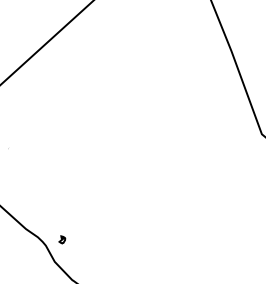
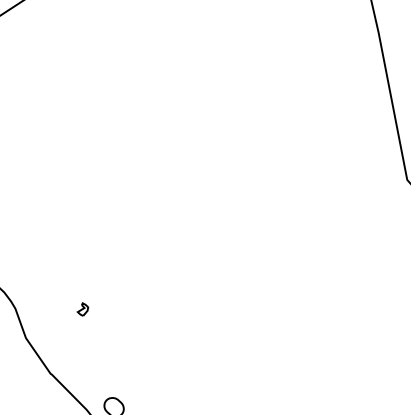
part: (62, 239) -> (83, 308), moved

